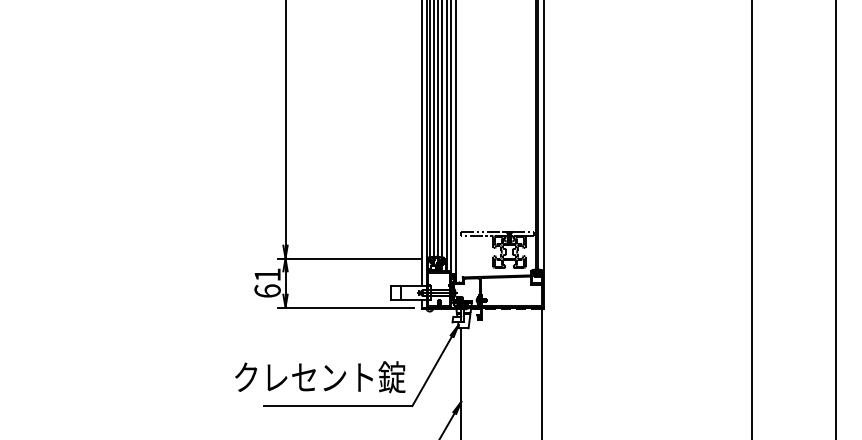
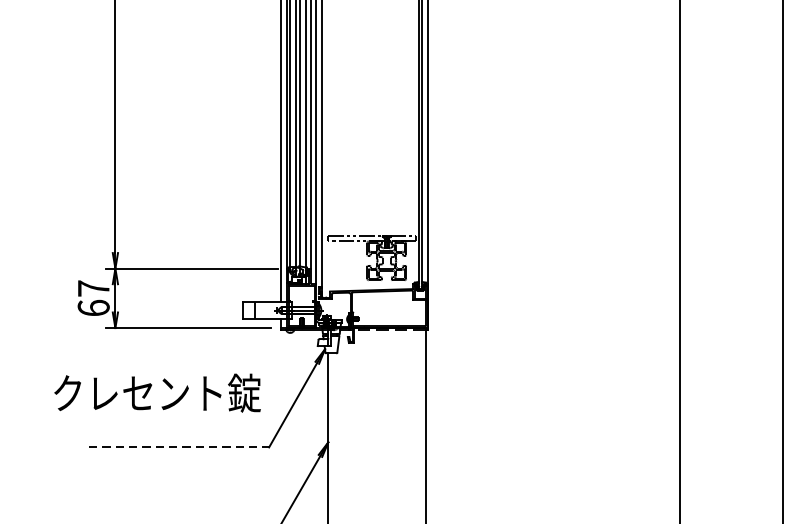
text: (267, 274) -> (93, 288), 61 -> 67
text: (320, 377) -> (157, 393), moved
line: (338, 406) -> (179, 447), solid -> dashed

